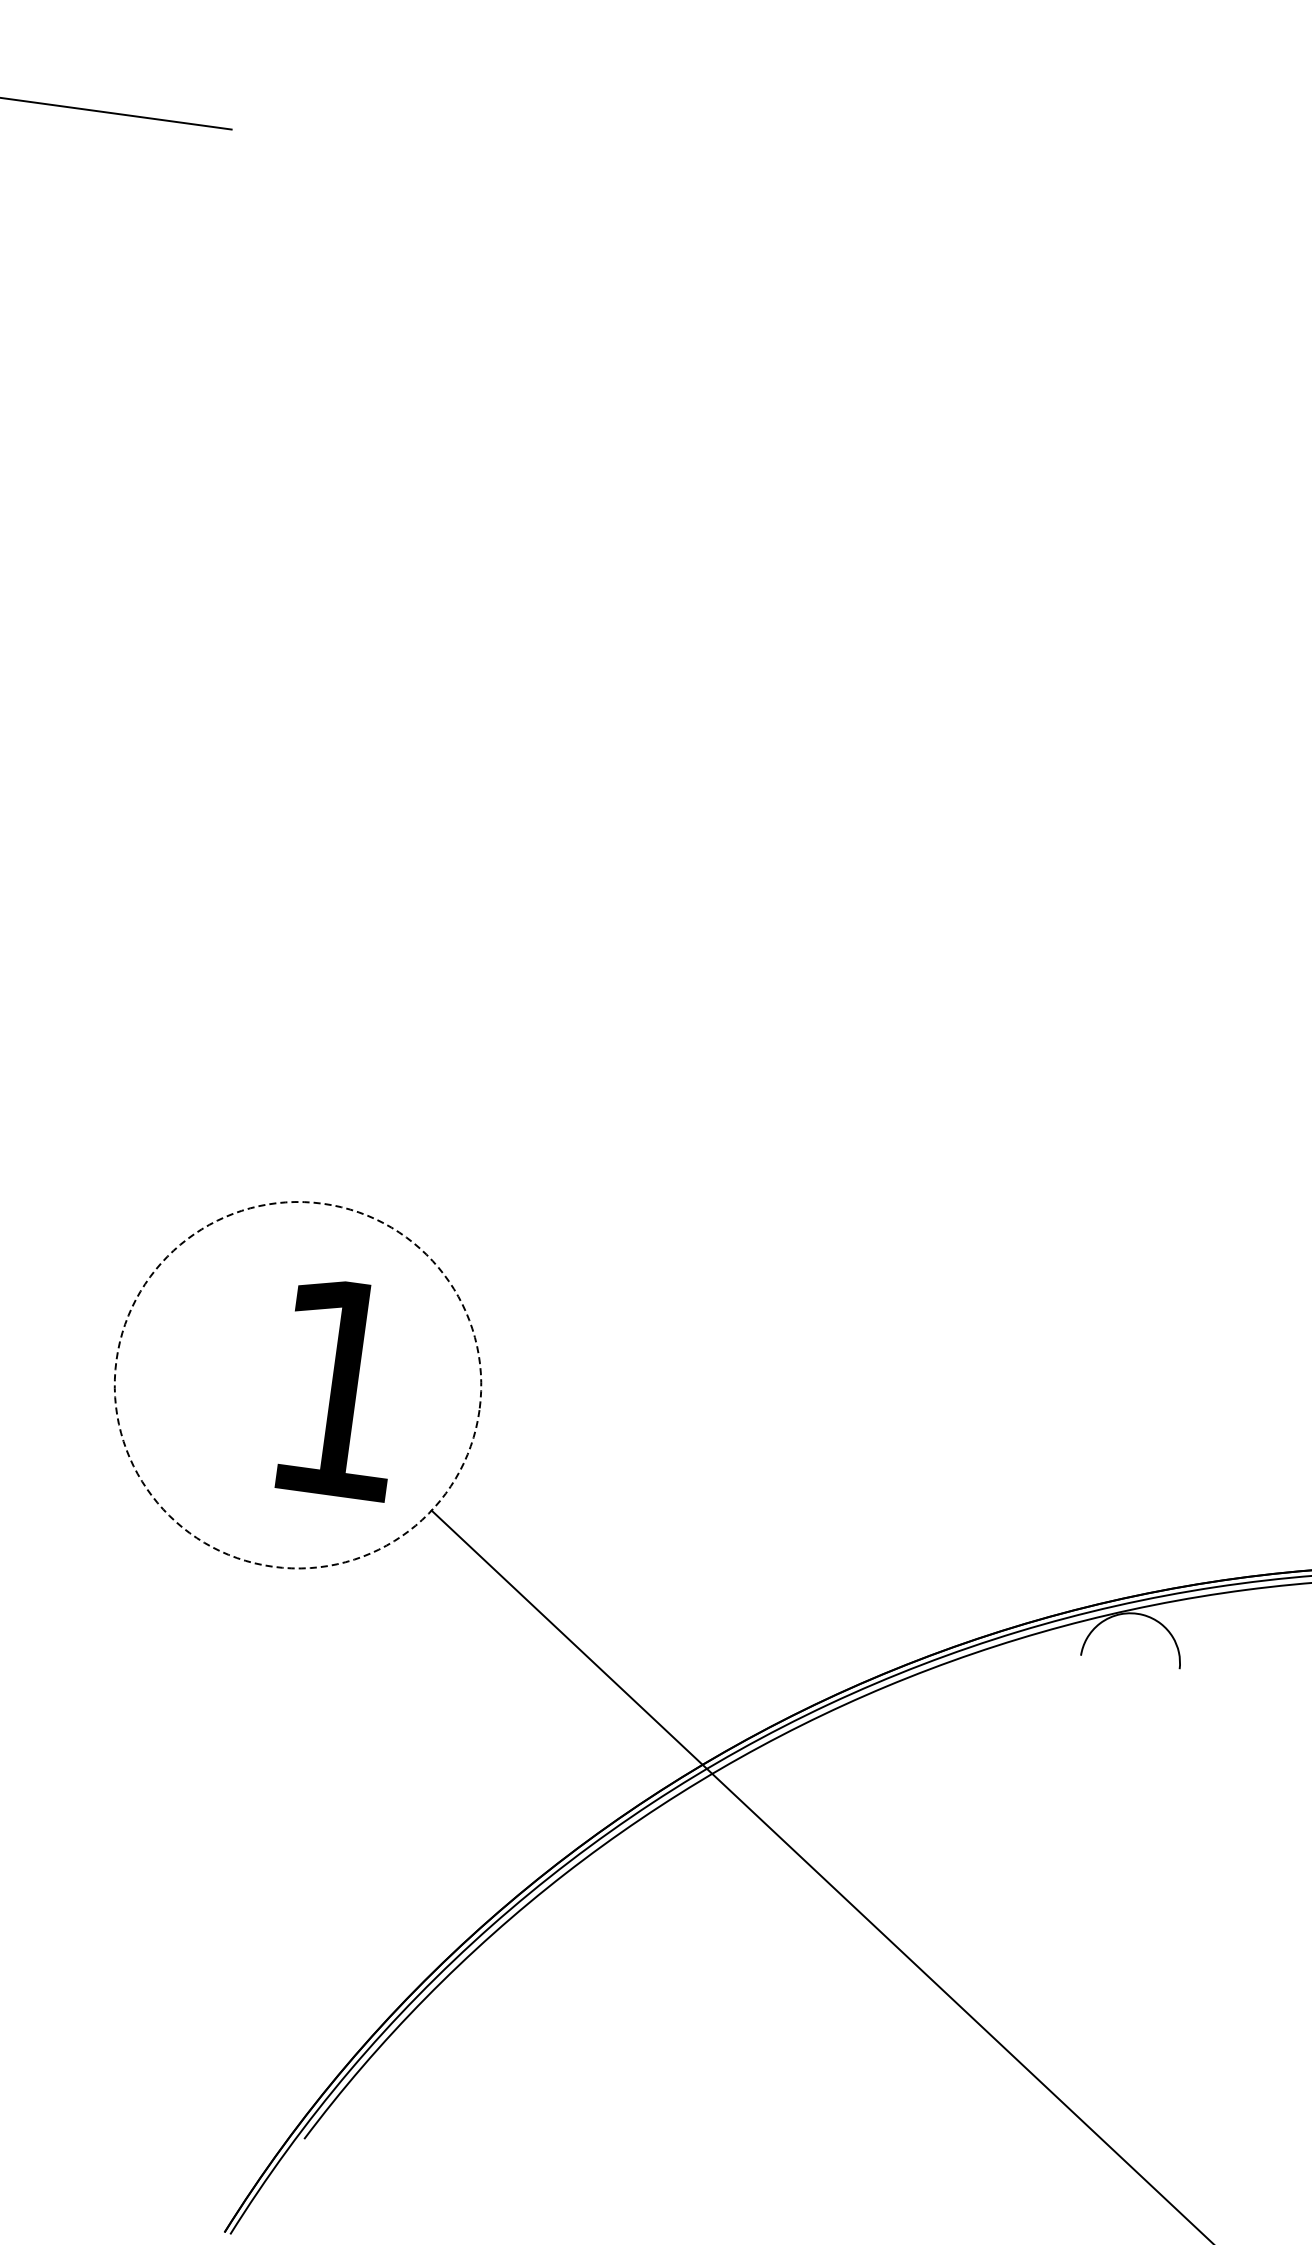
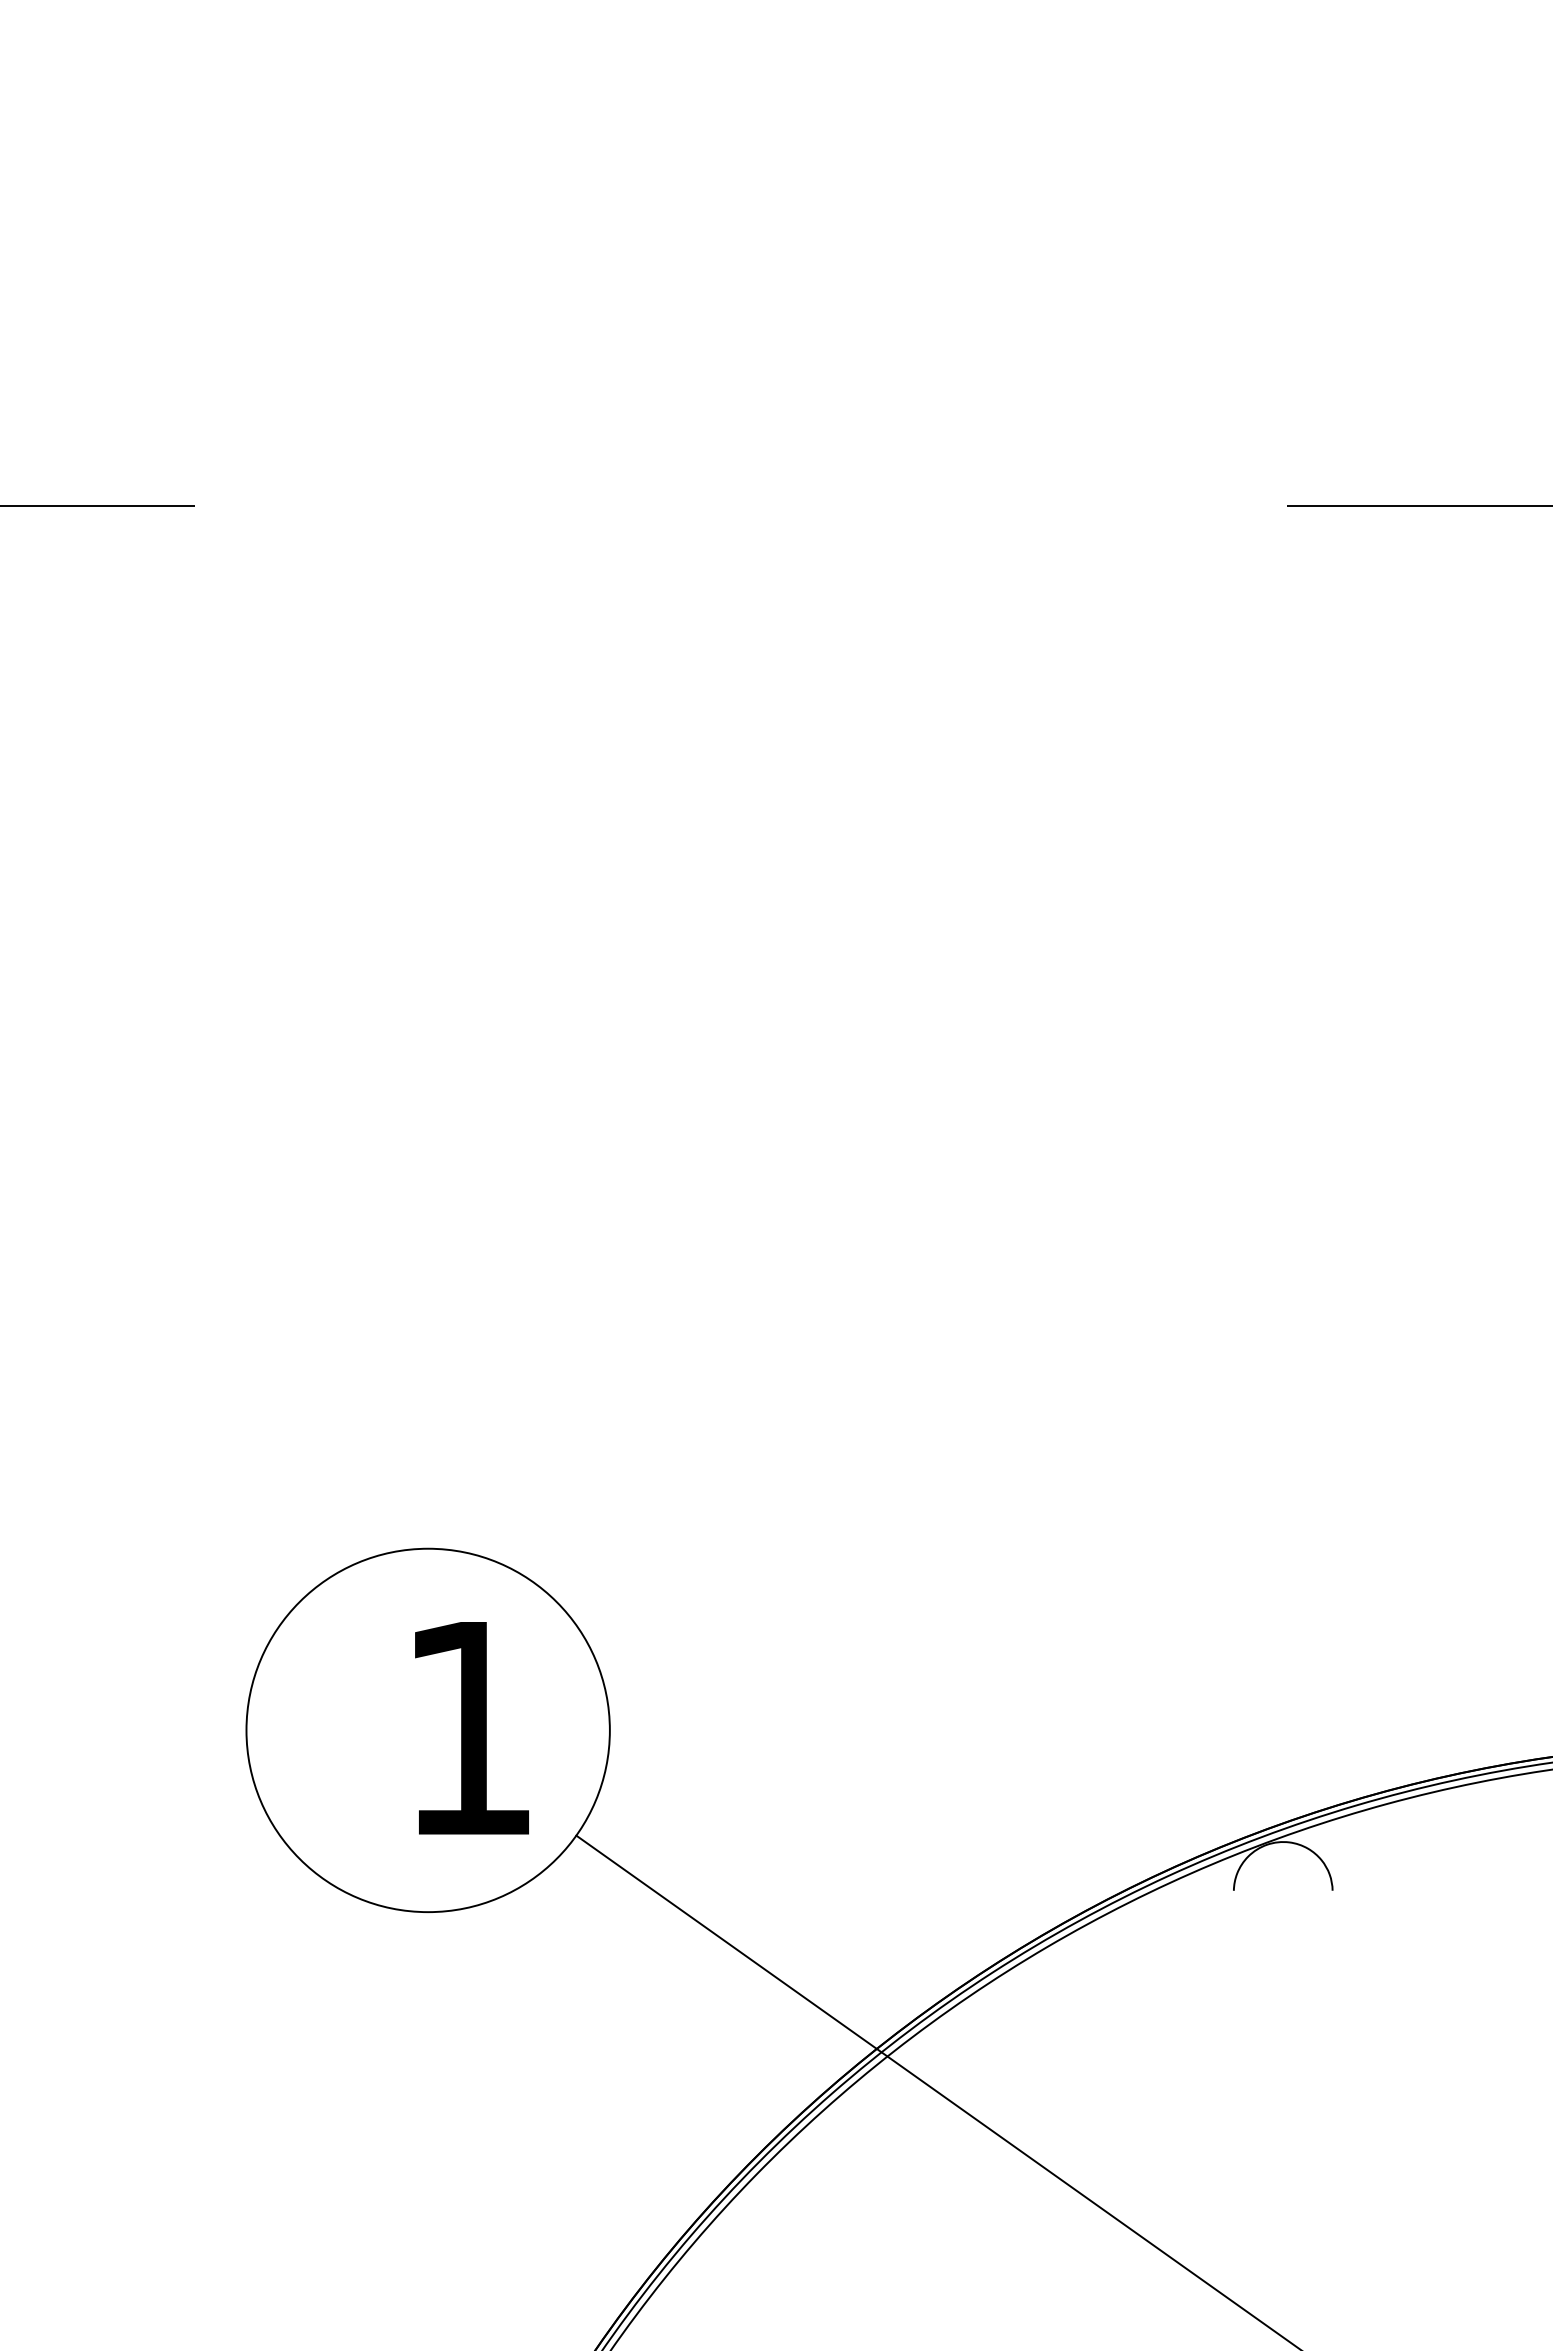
circle: (297, 1385) -> (427, 1730), dashed -> solid

